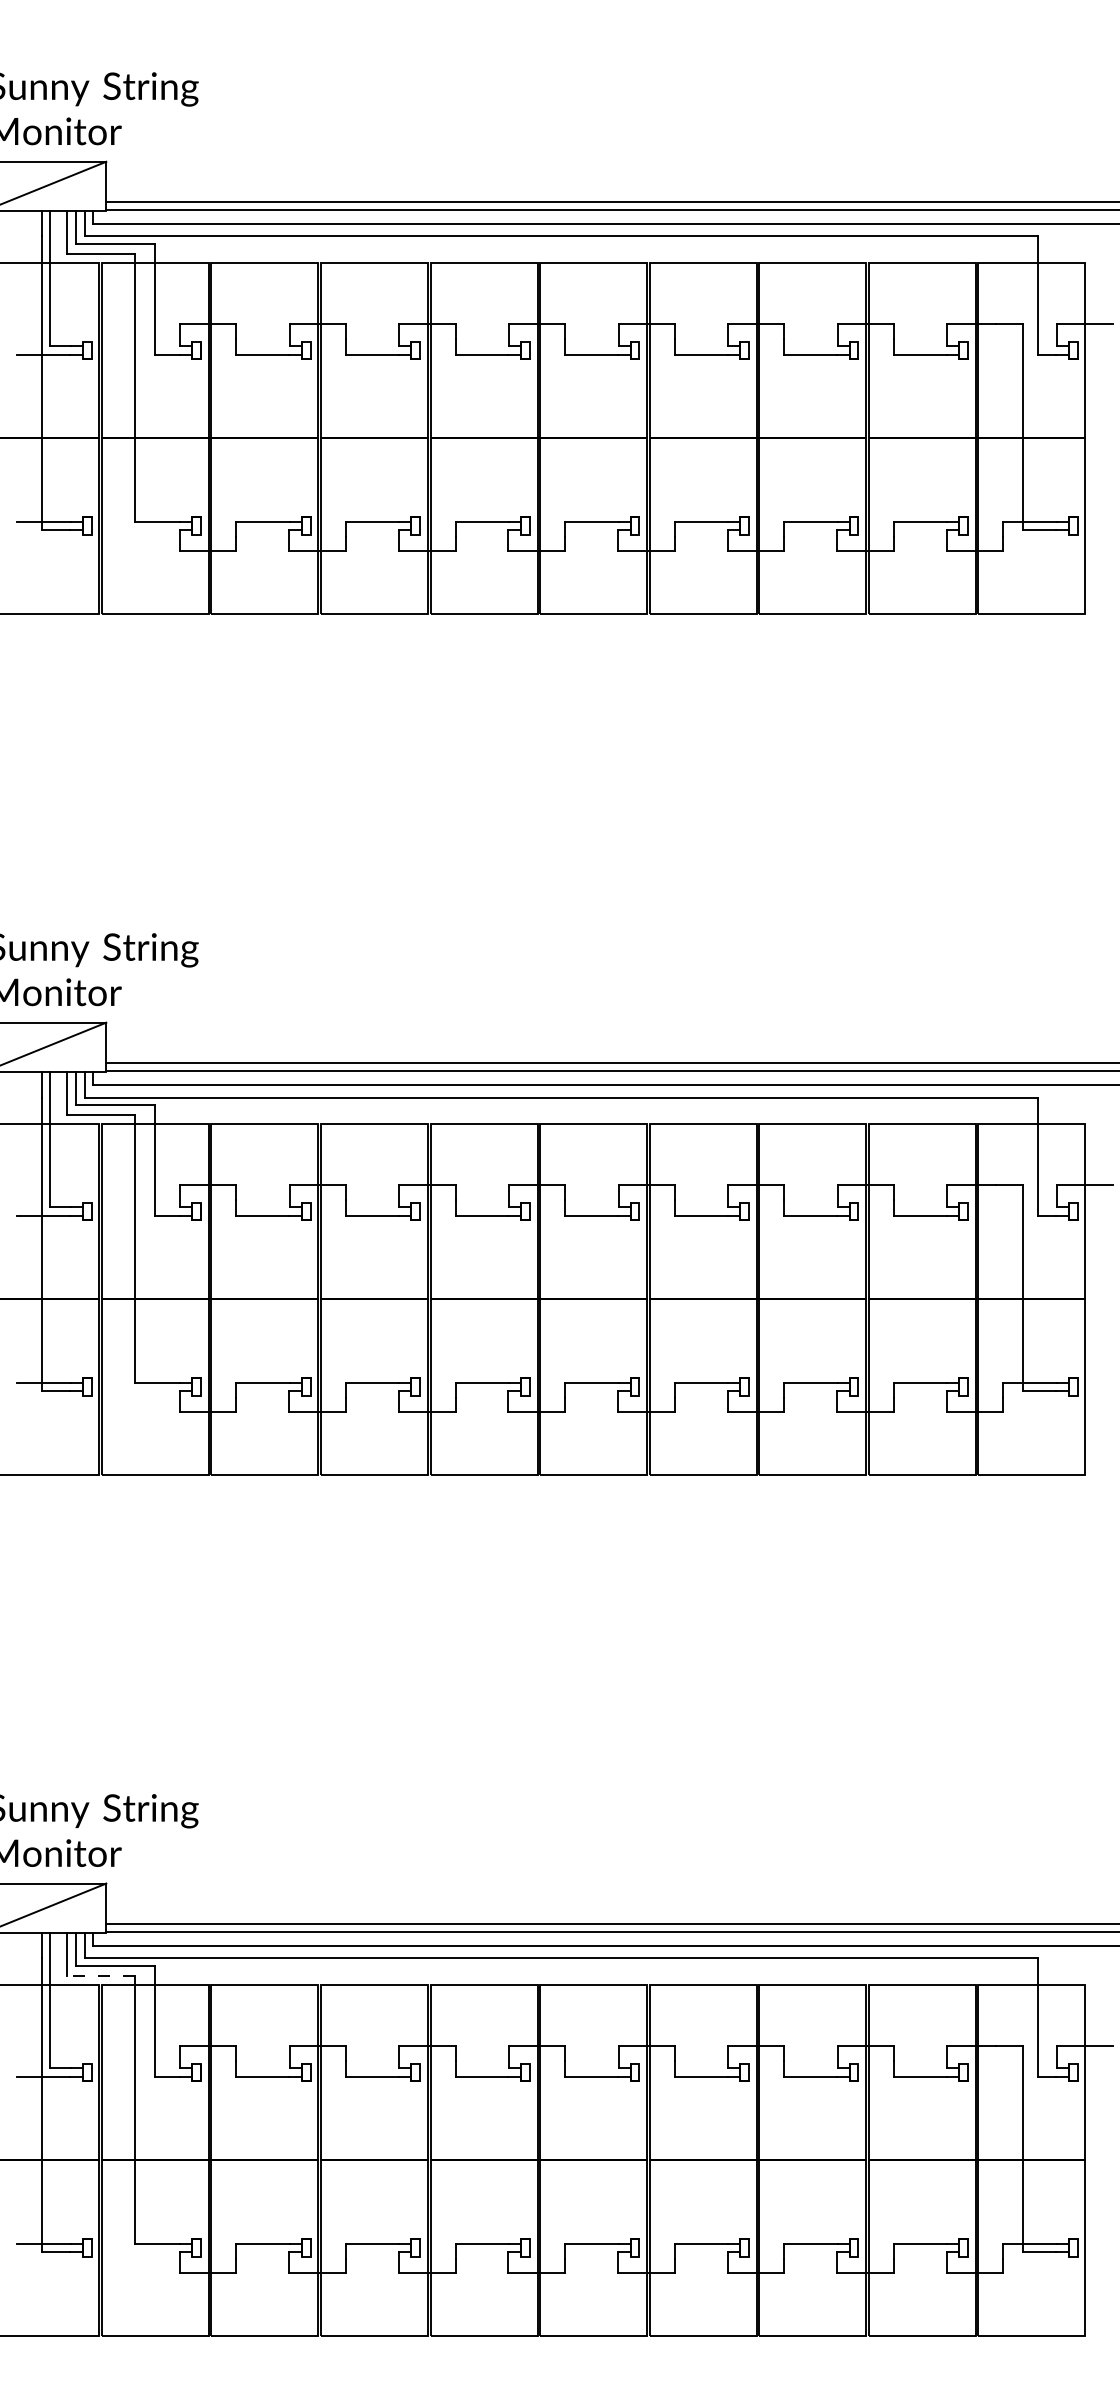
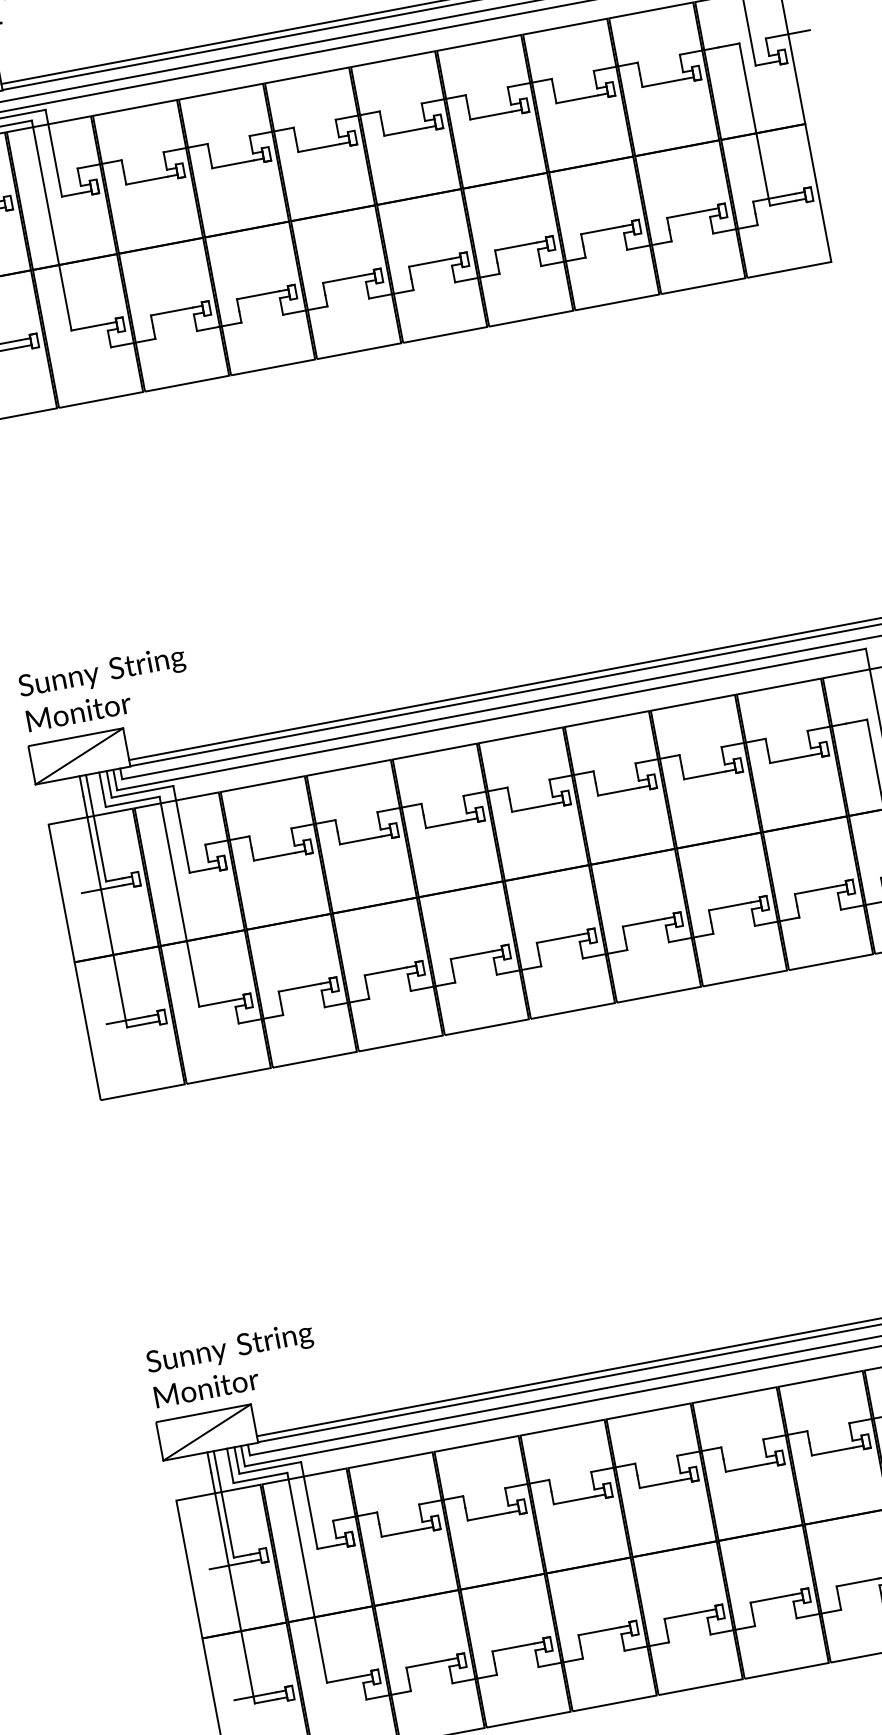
line: (100, 1976) -> (260, 1478), dashed -> solid

